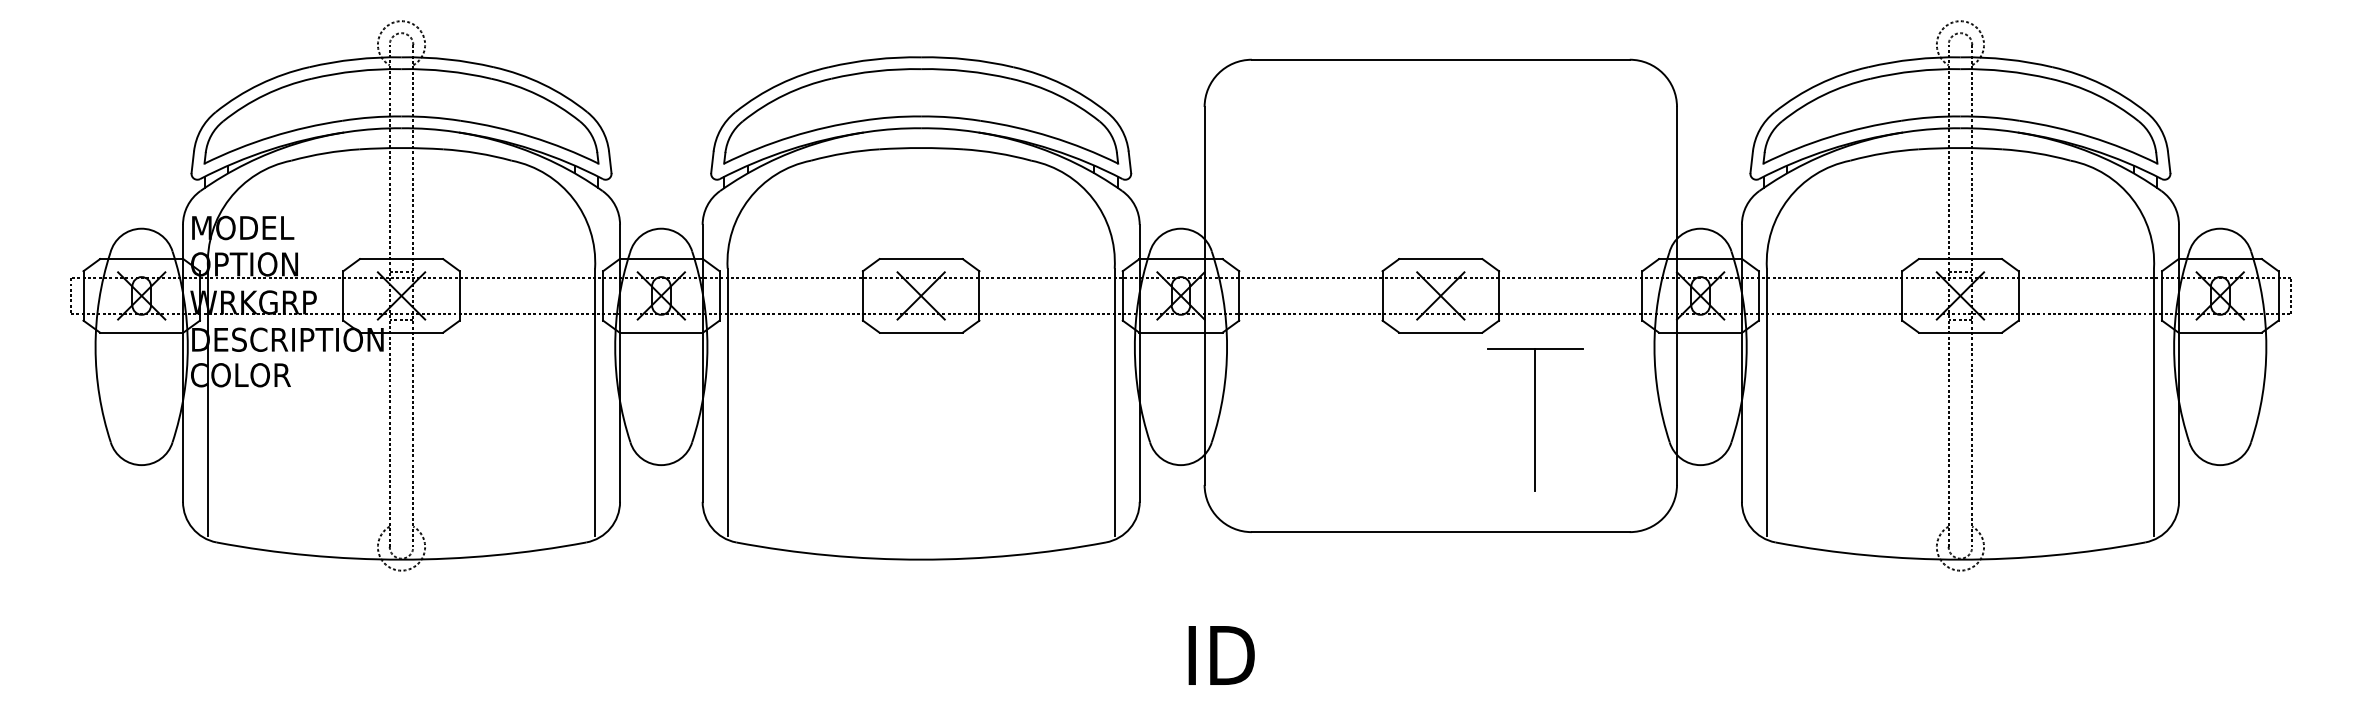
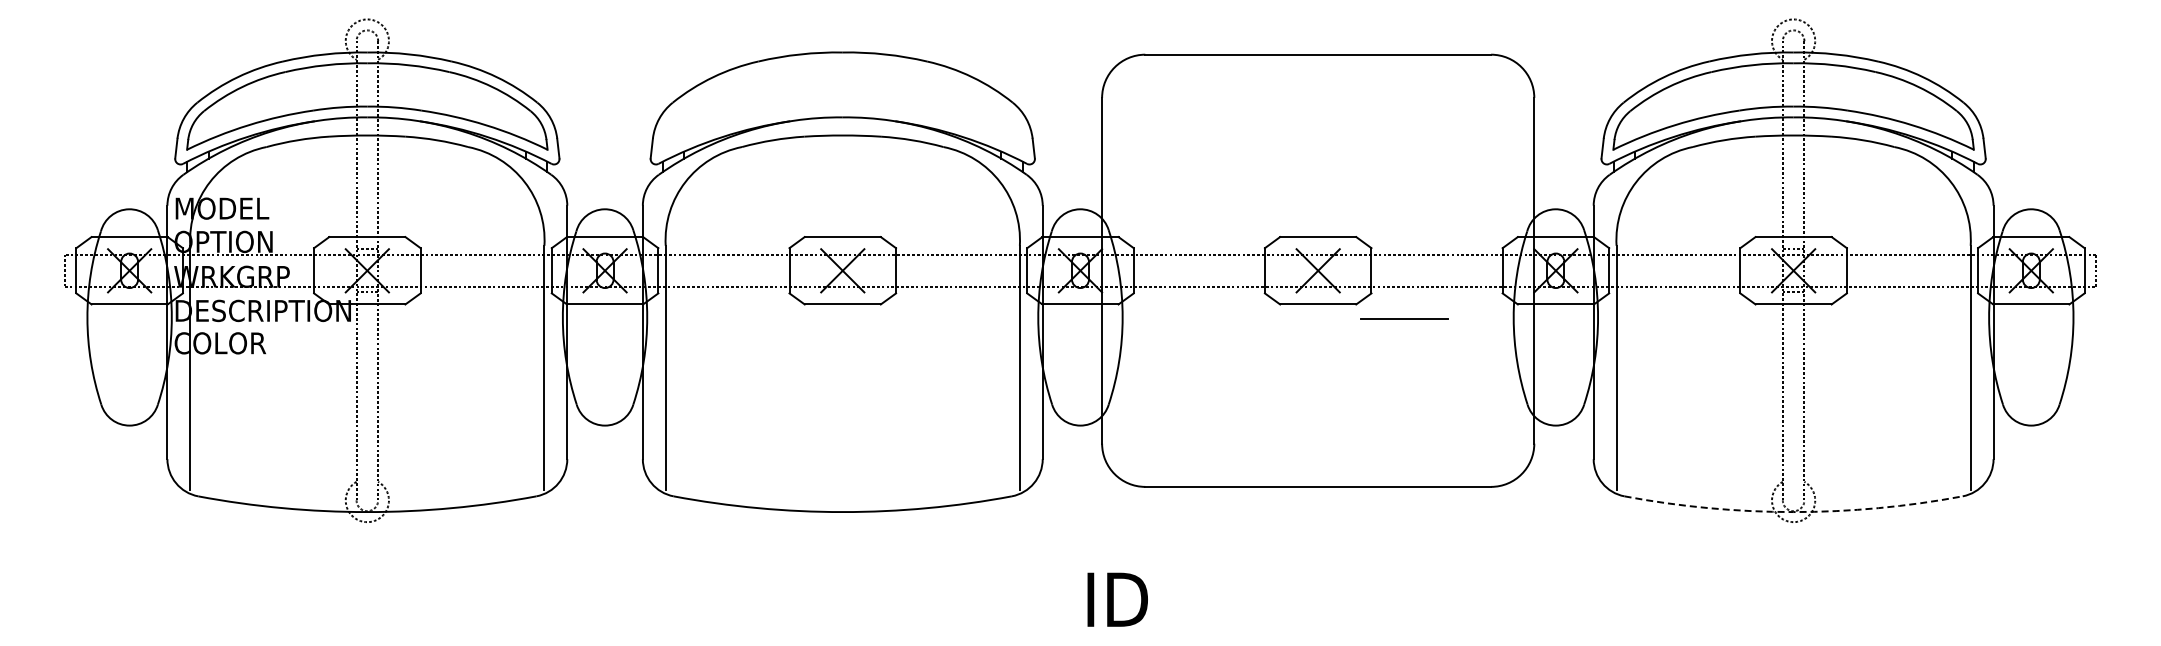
part: (920, 116) -> (842, 106), removed
line: (1535, 420) -> (1404, 384), removed
arc: (1960, 560) -> (1793, 512), solid -> dashed

